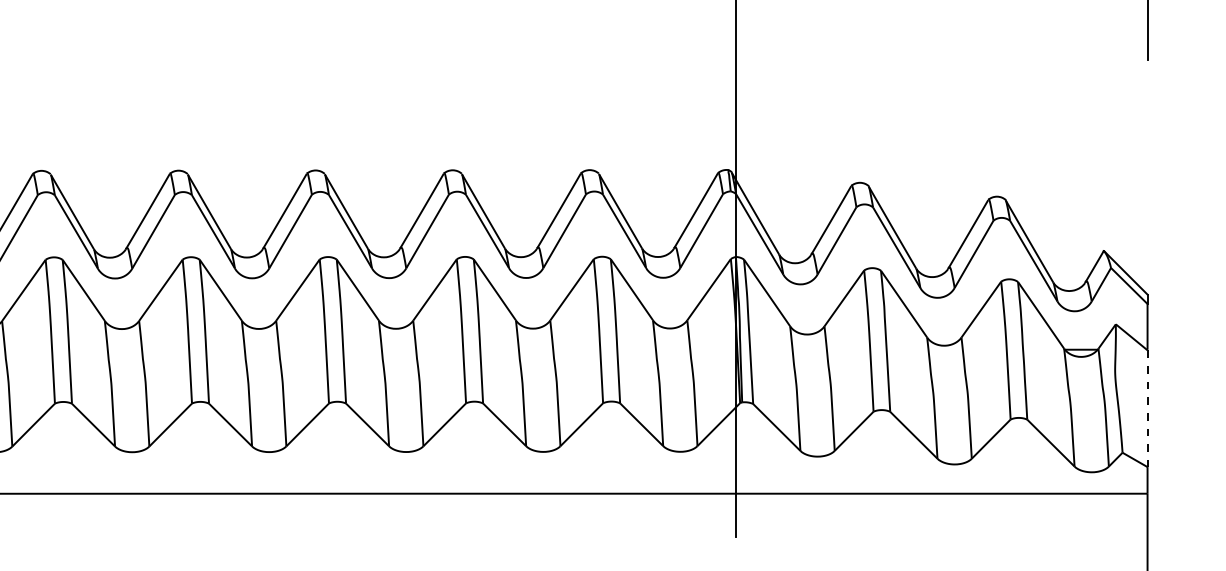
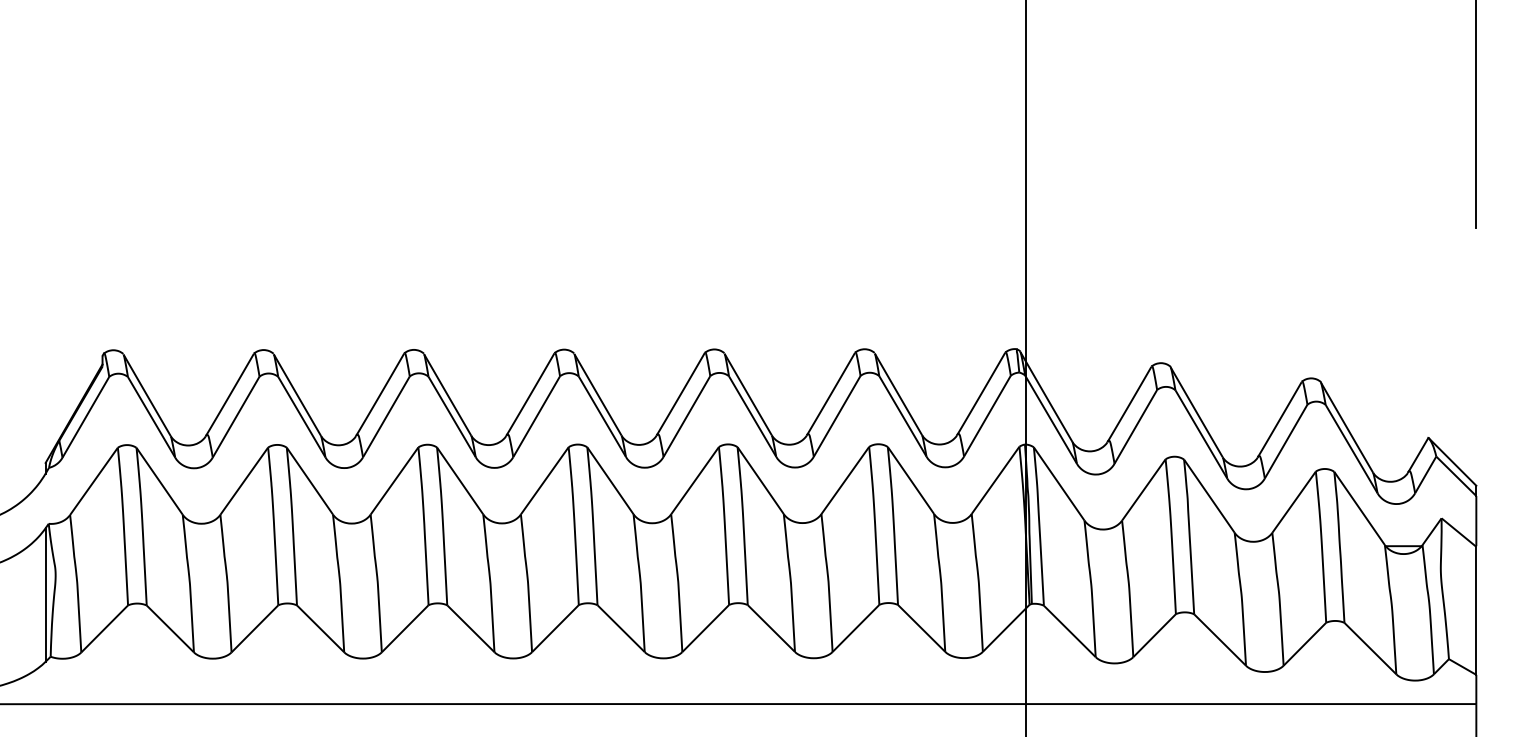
line: (1147, 409) -> (1476, 611), dashed -> solid

